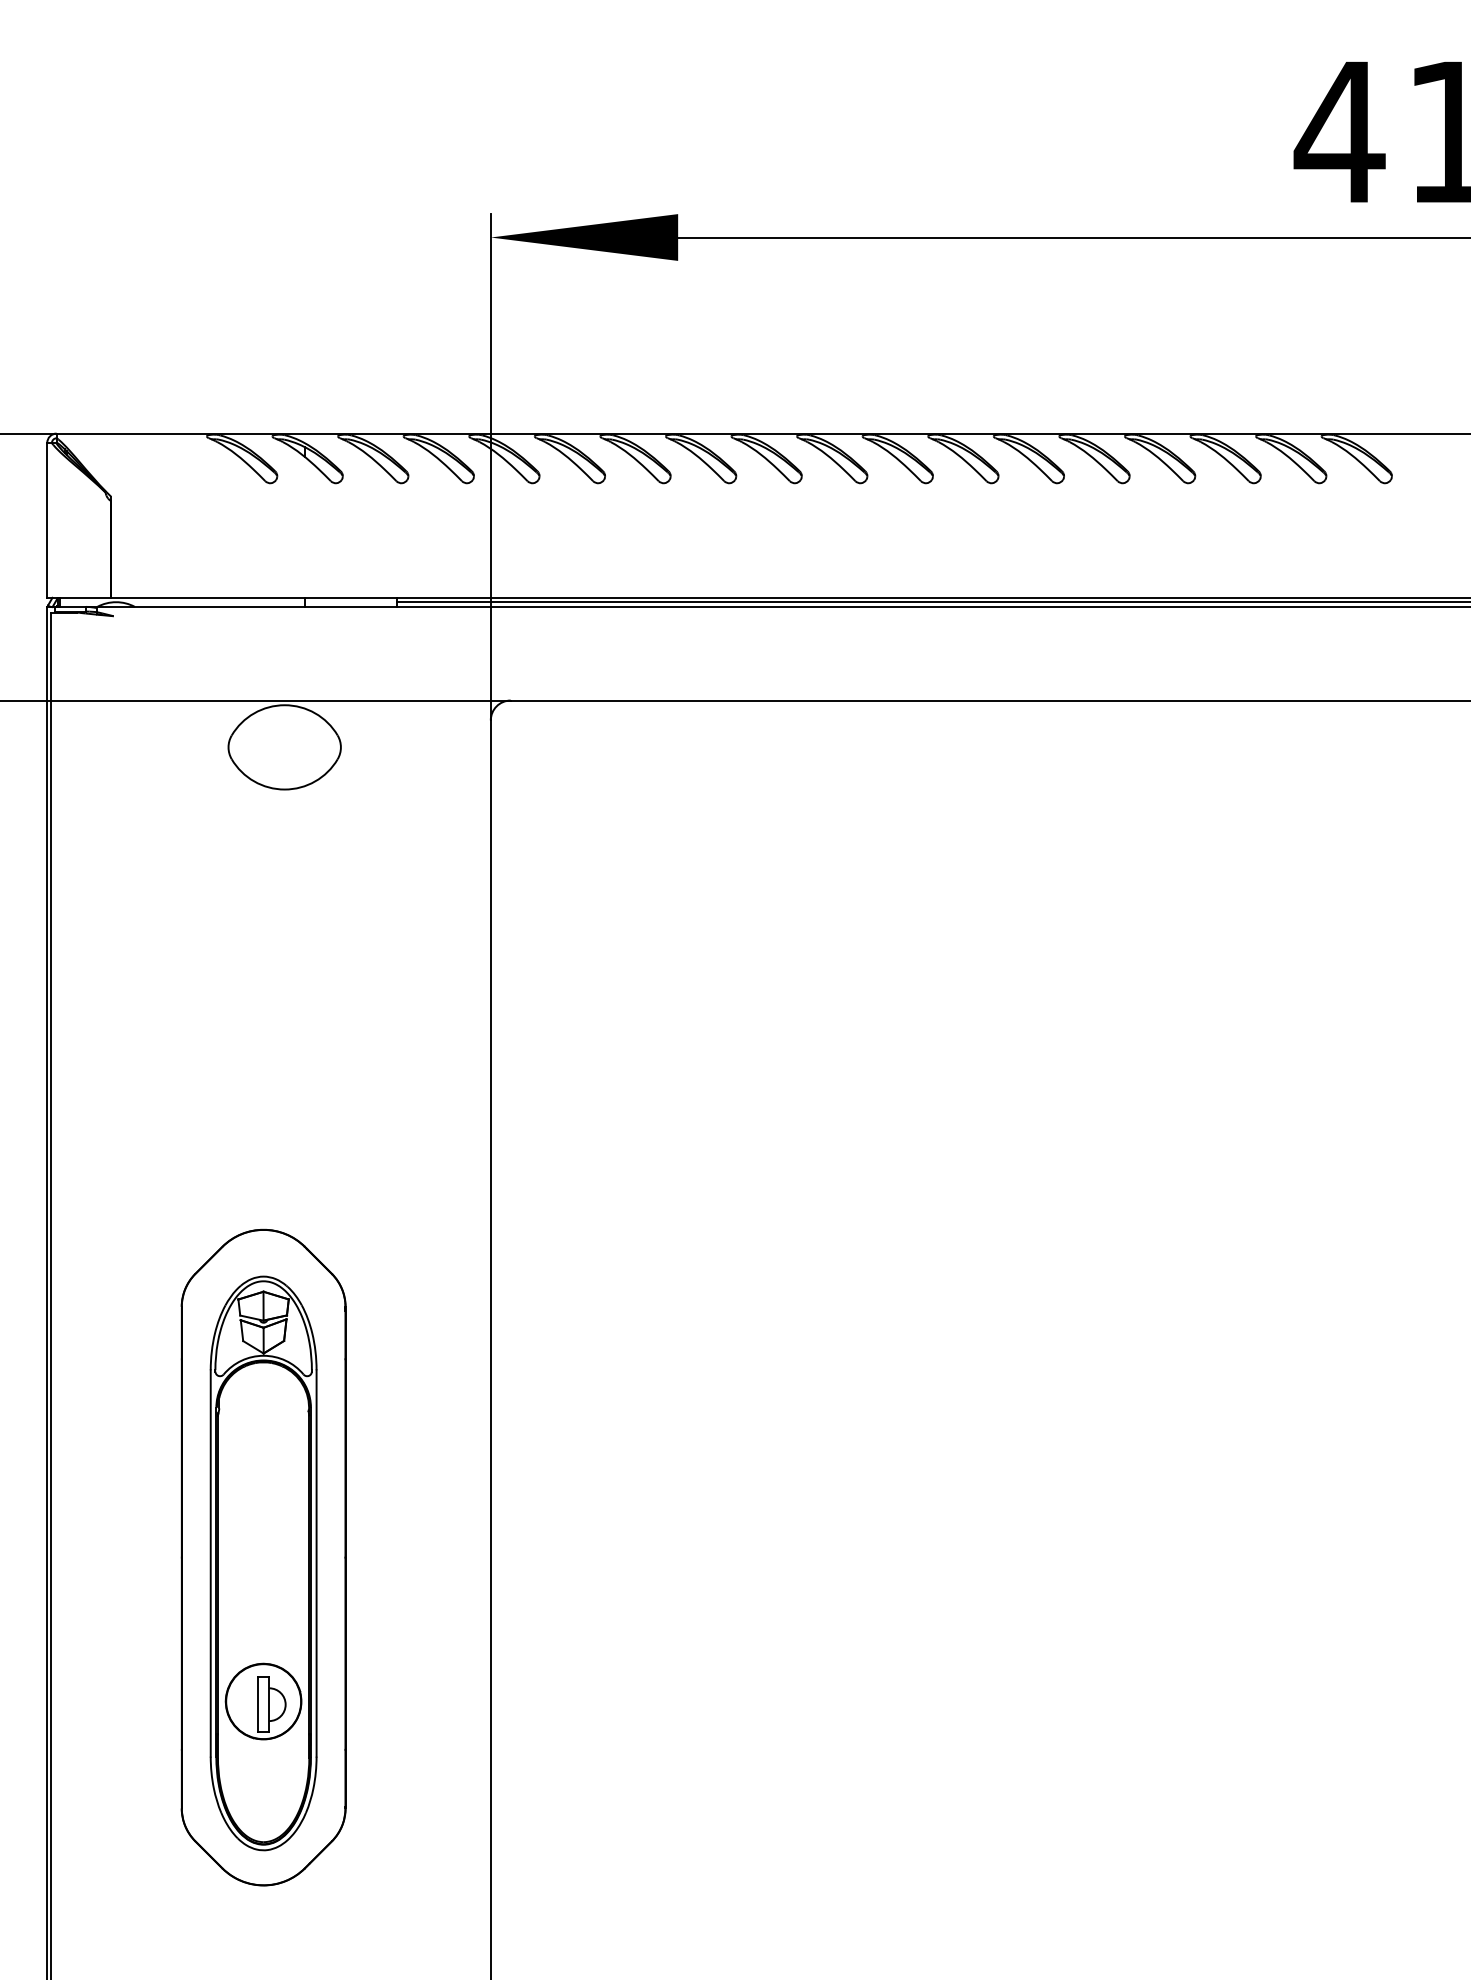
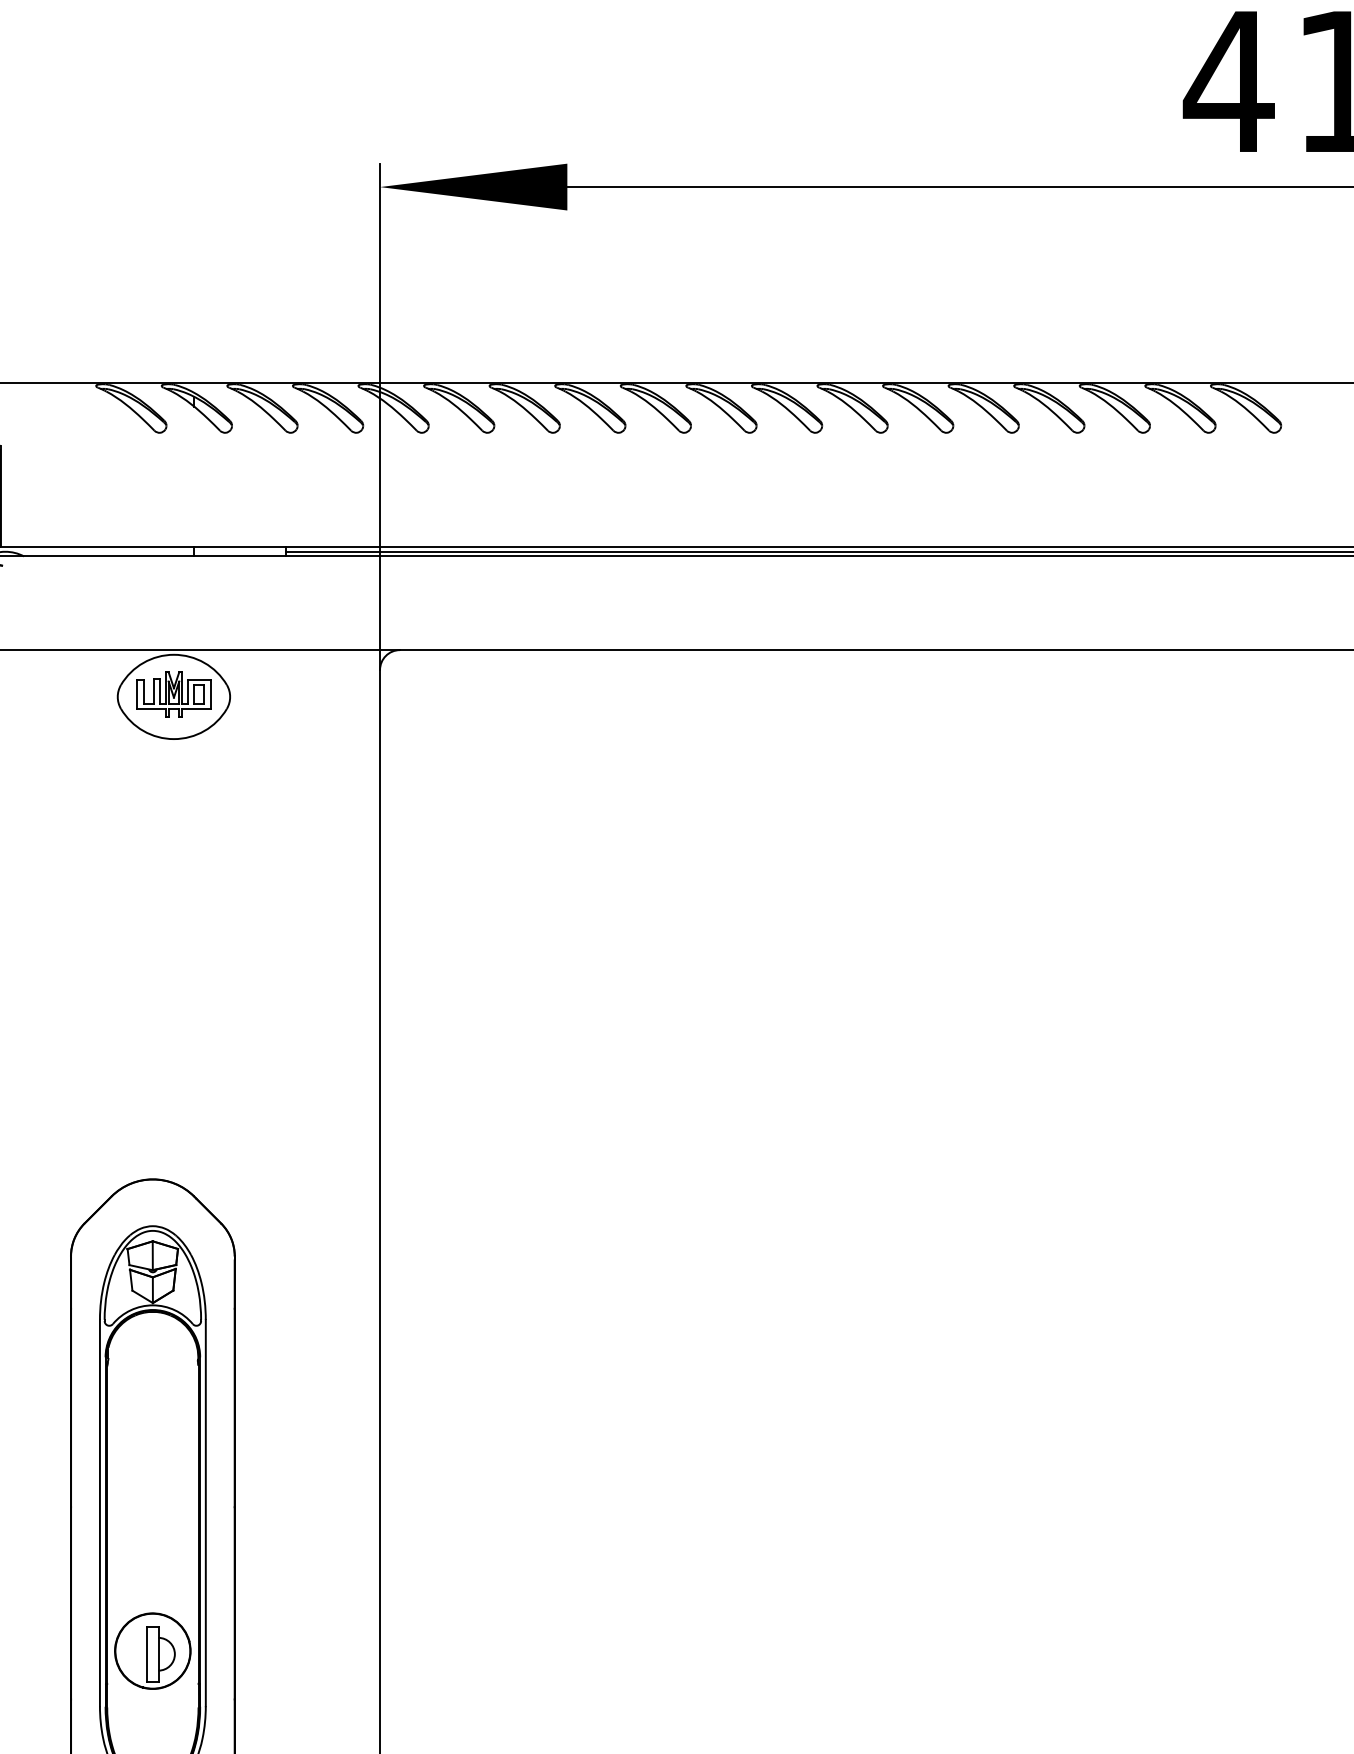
part: (284, 744) -> (173, 694), added

